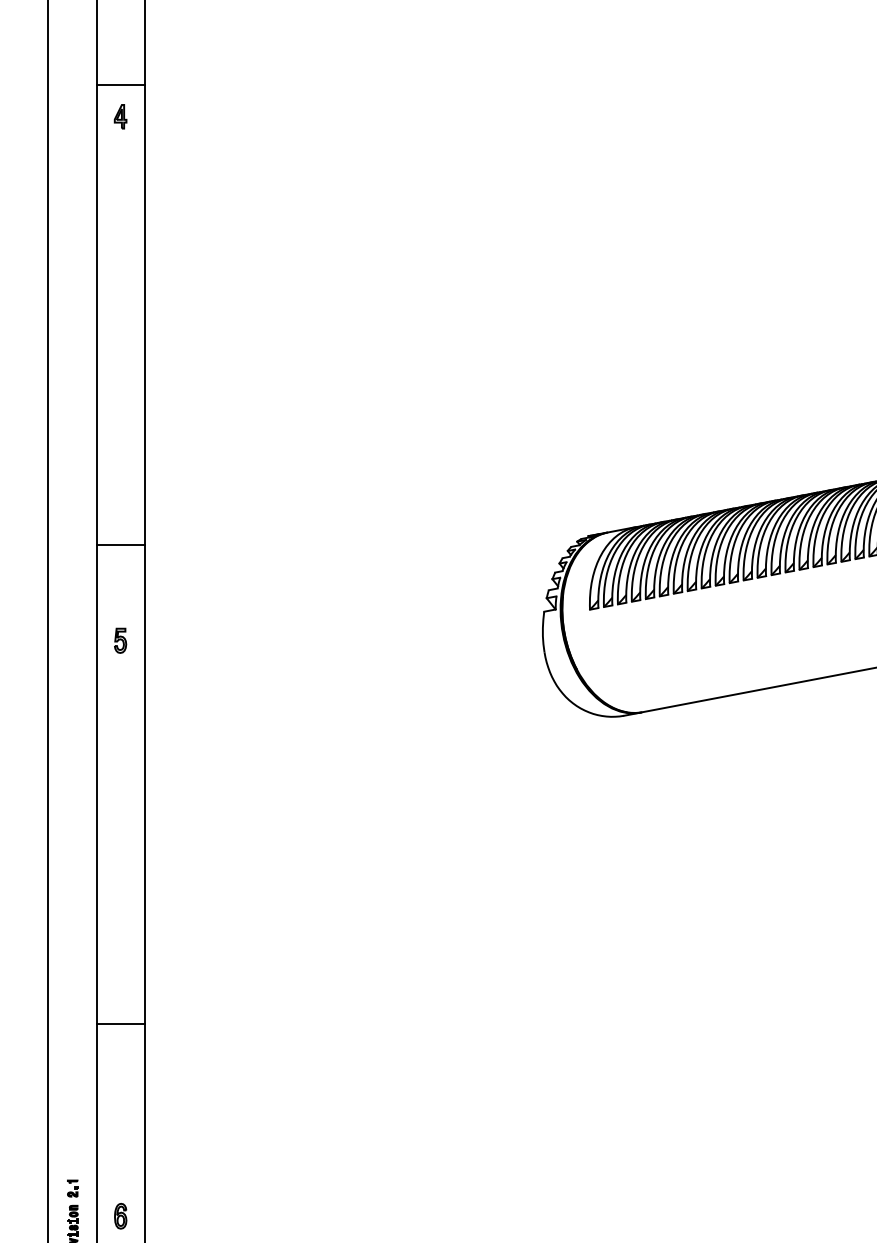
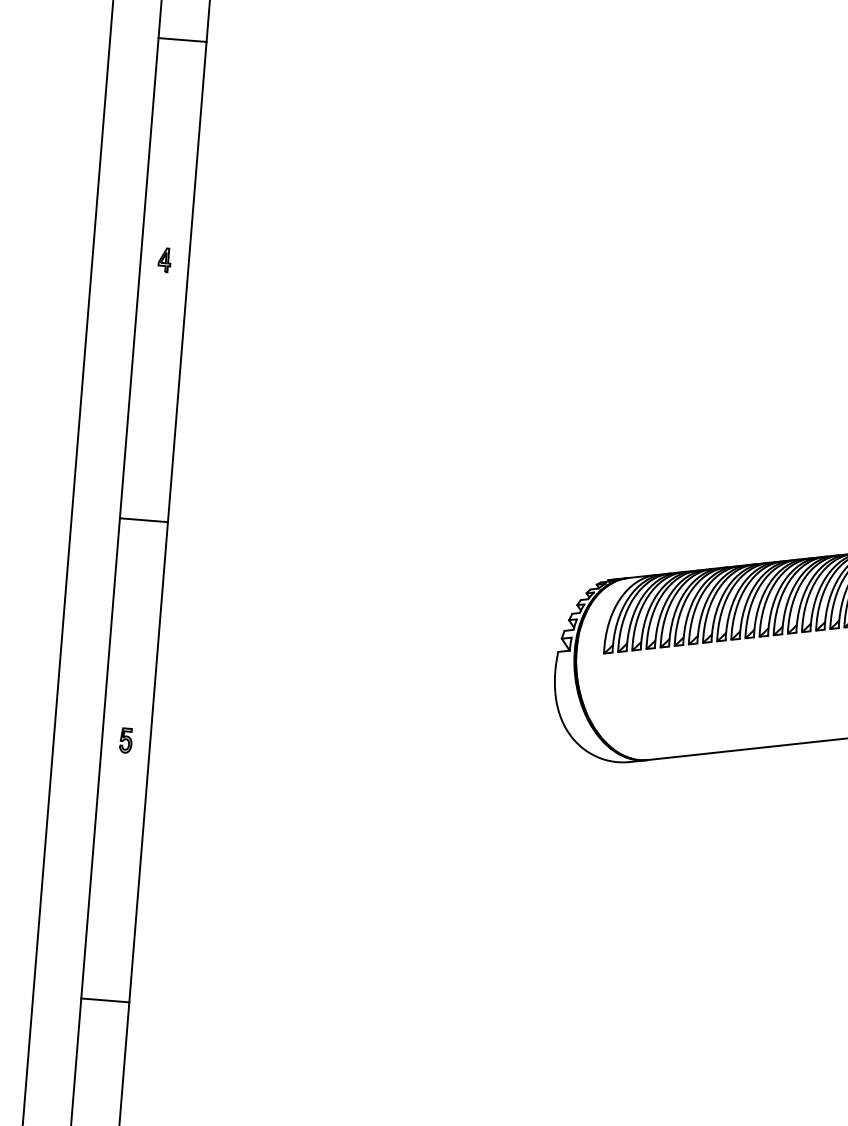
line: (120, 84) -> (182, 39), moved
part: (120, 116) -> (164, 259), moved
line: (120, 544) -> (143, 520), moved
part: (120, 640) -> (126, 740), moved
line: (120, 1024) -> (105, 1000), moved

